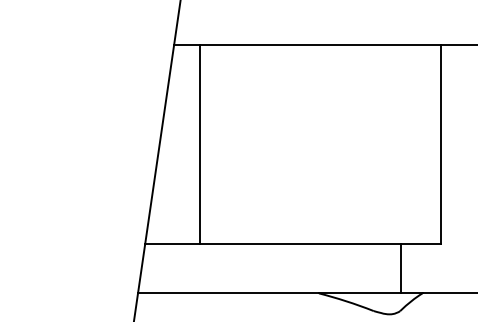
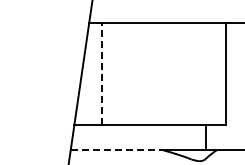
line: (200, 143) -> (102, 73), solid -> dashed
line: (229, 293) -> (117, 150), solid -> dashed

